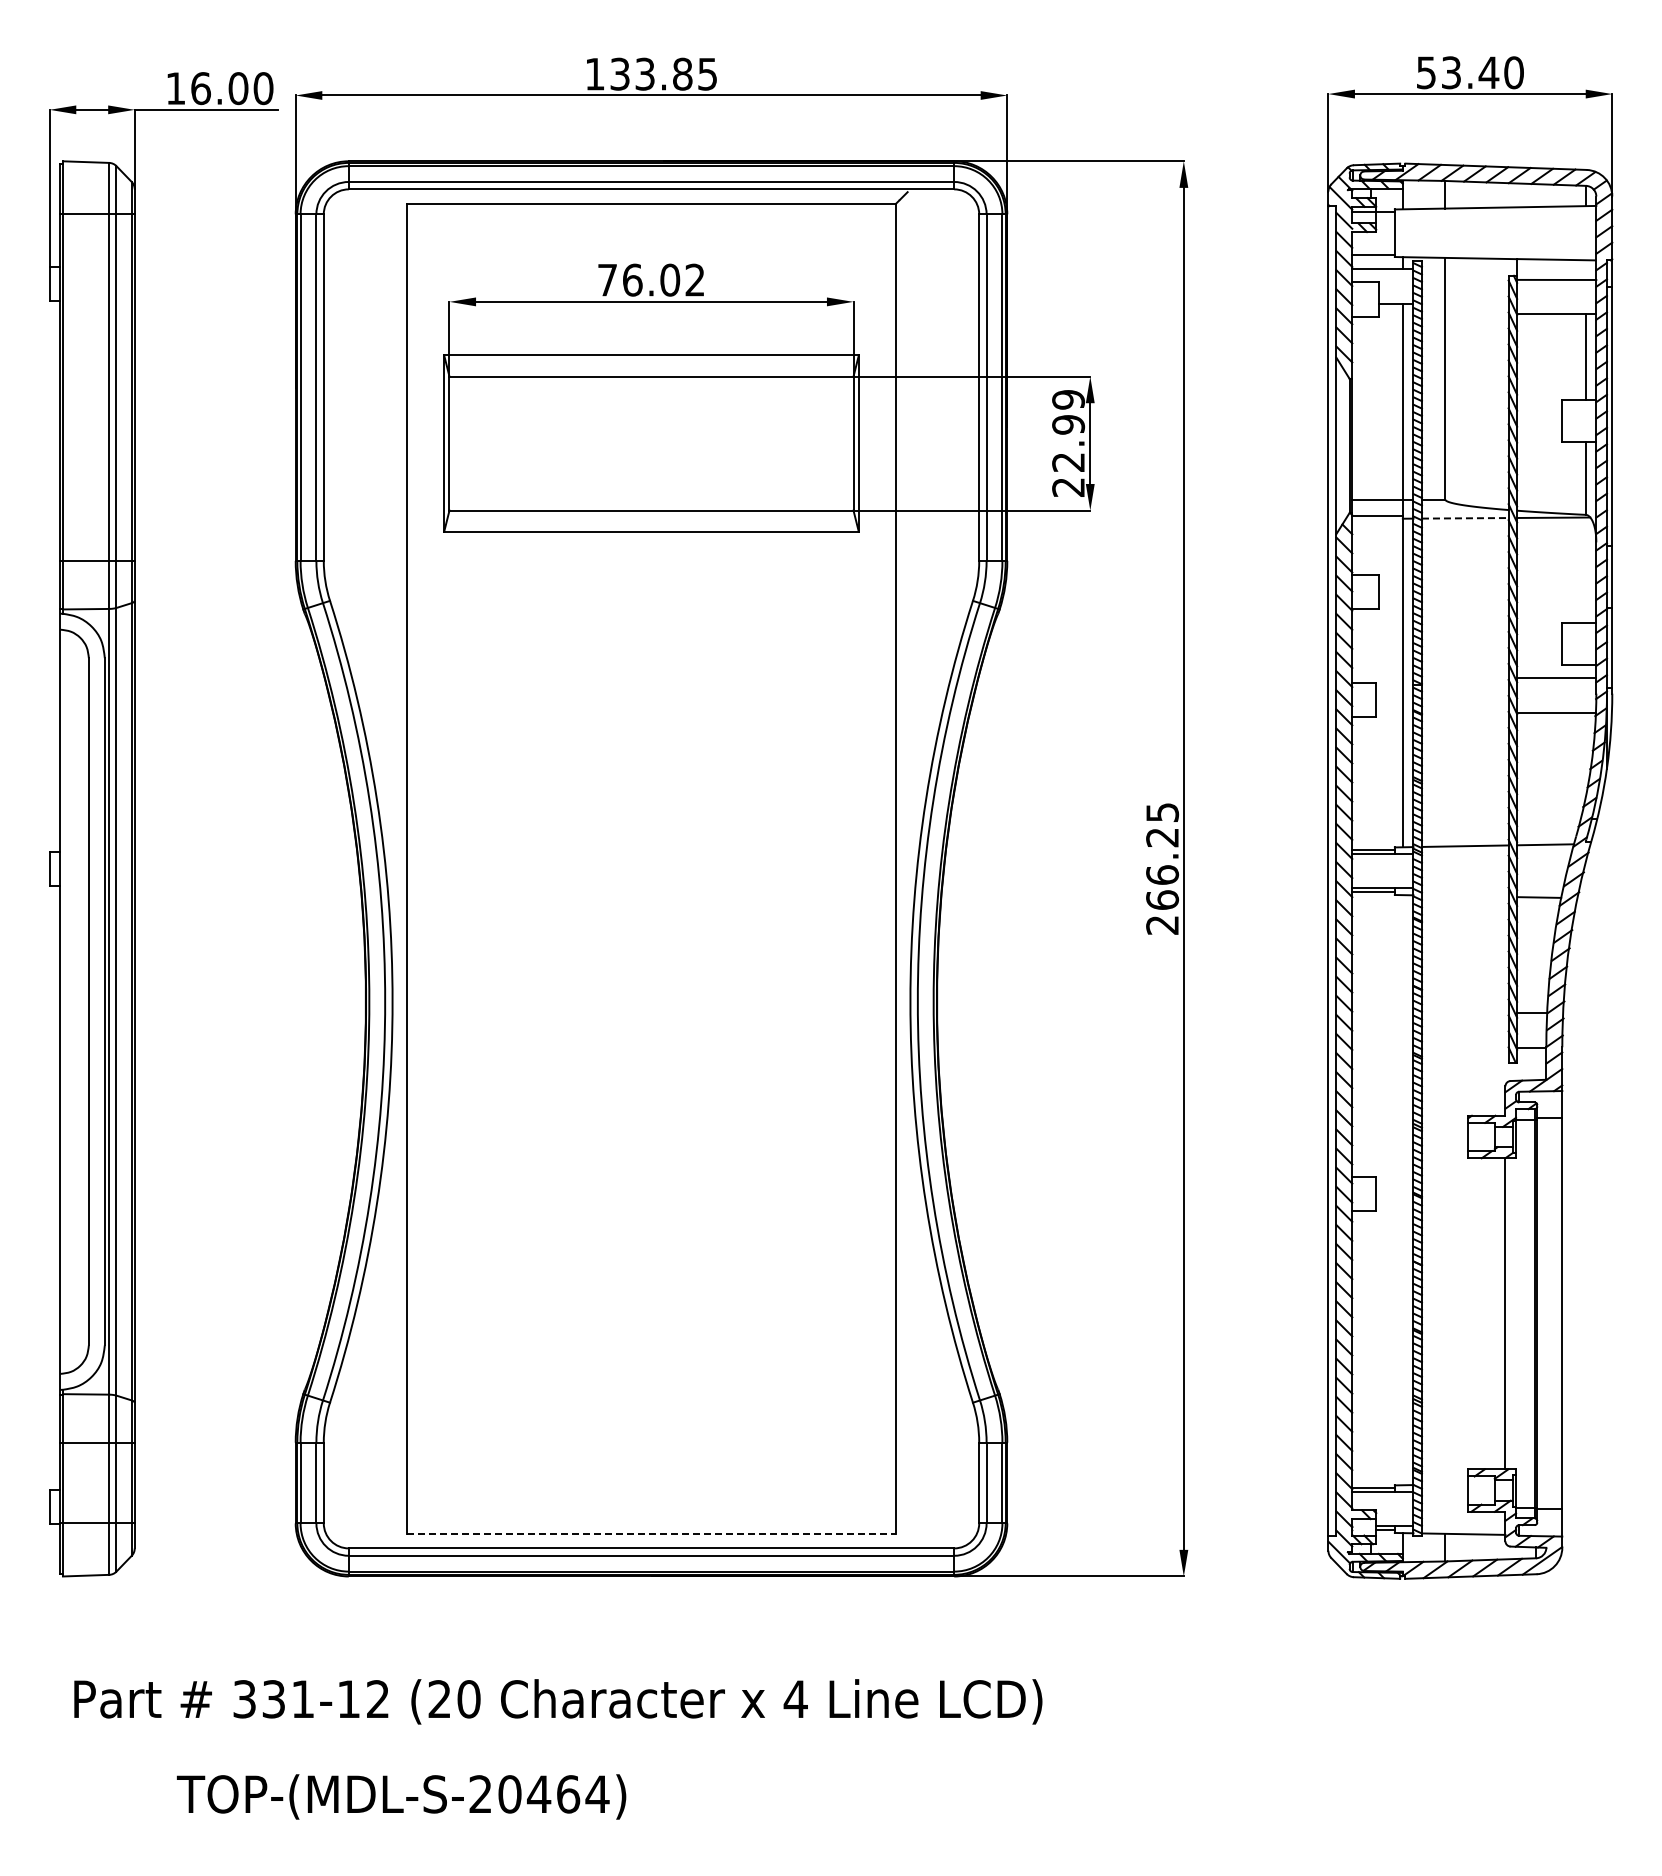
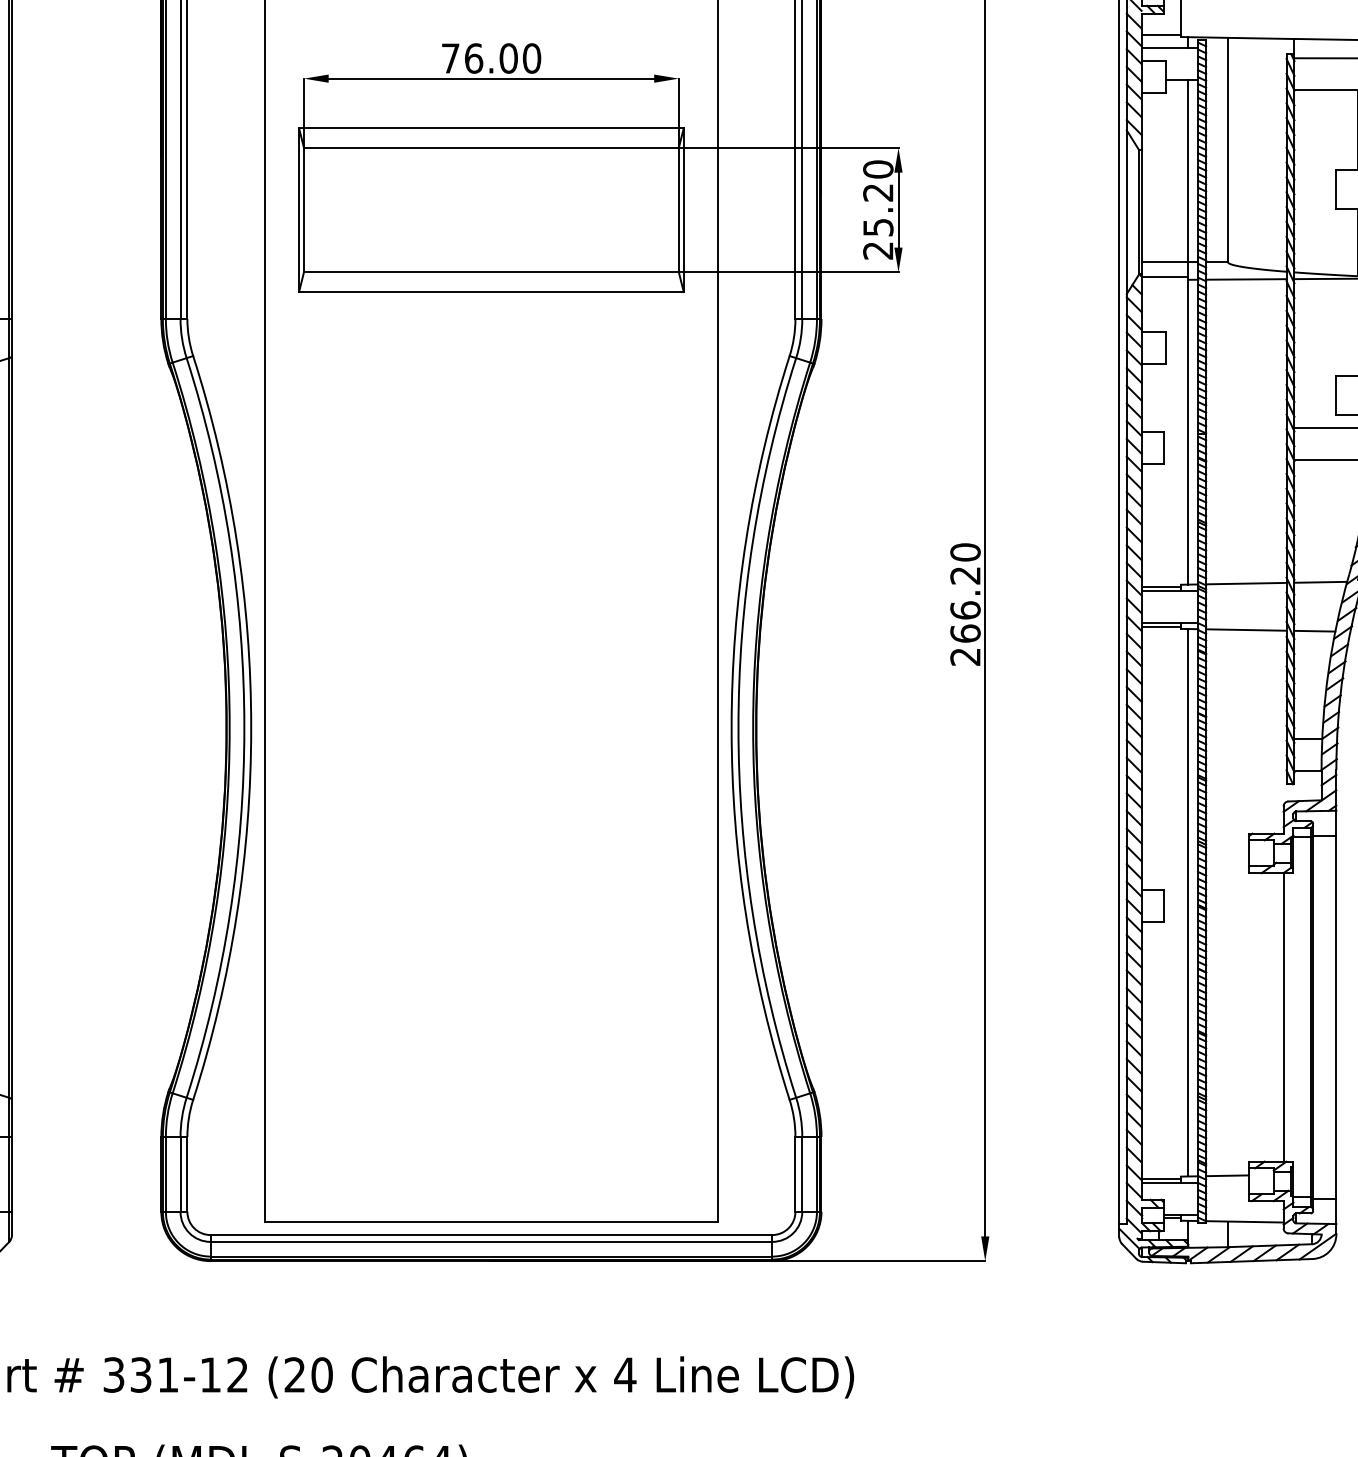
text: (695, 279) -> (532, 57), 76.02 -> 76.00
text: (1068, 430) -> (878, 197), 22.99 -> 25.20
line: (1465, 518) -> (1246, 279), dashed -> solid
text: (1162, 812) -> (965, 552), 266.25 -> 266.20
line: (1464, 895) -> (1245, 629), added
line: (1402, 1190) -> (1188, 903), added
line: (1444, 1484) -> (1227, 1175), added
line: (651, 1534) -> (491, 1222), dashed -> solid

